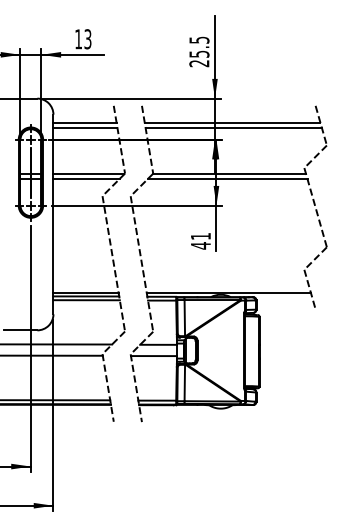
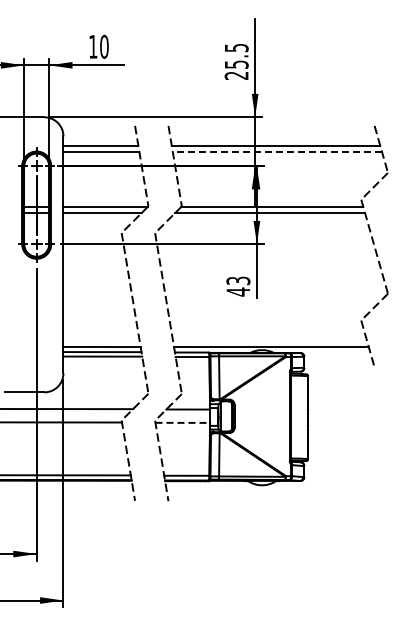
text: (88, 38) -> (104, 46), 13 -> 10
line: (233, 127) -> (277, 151), solid -> dashed
text: (200, 236) -> (238, 280), 41 -> 43
line: (154, 355) -> (183, 422), solid -> dashed

